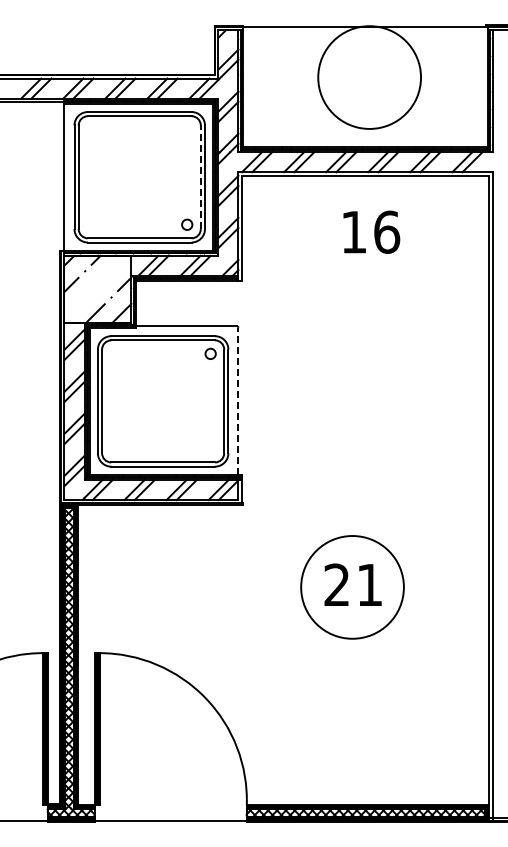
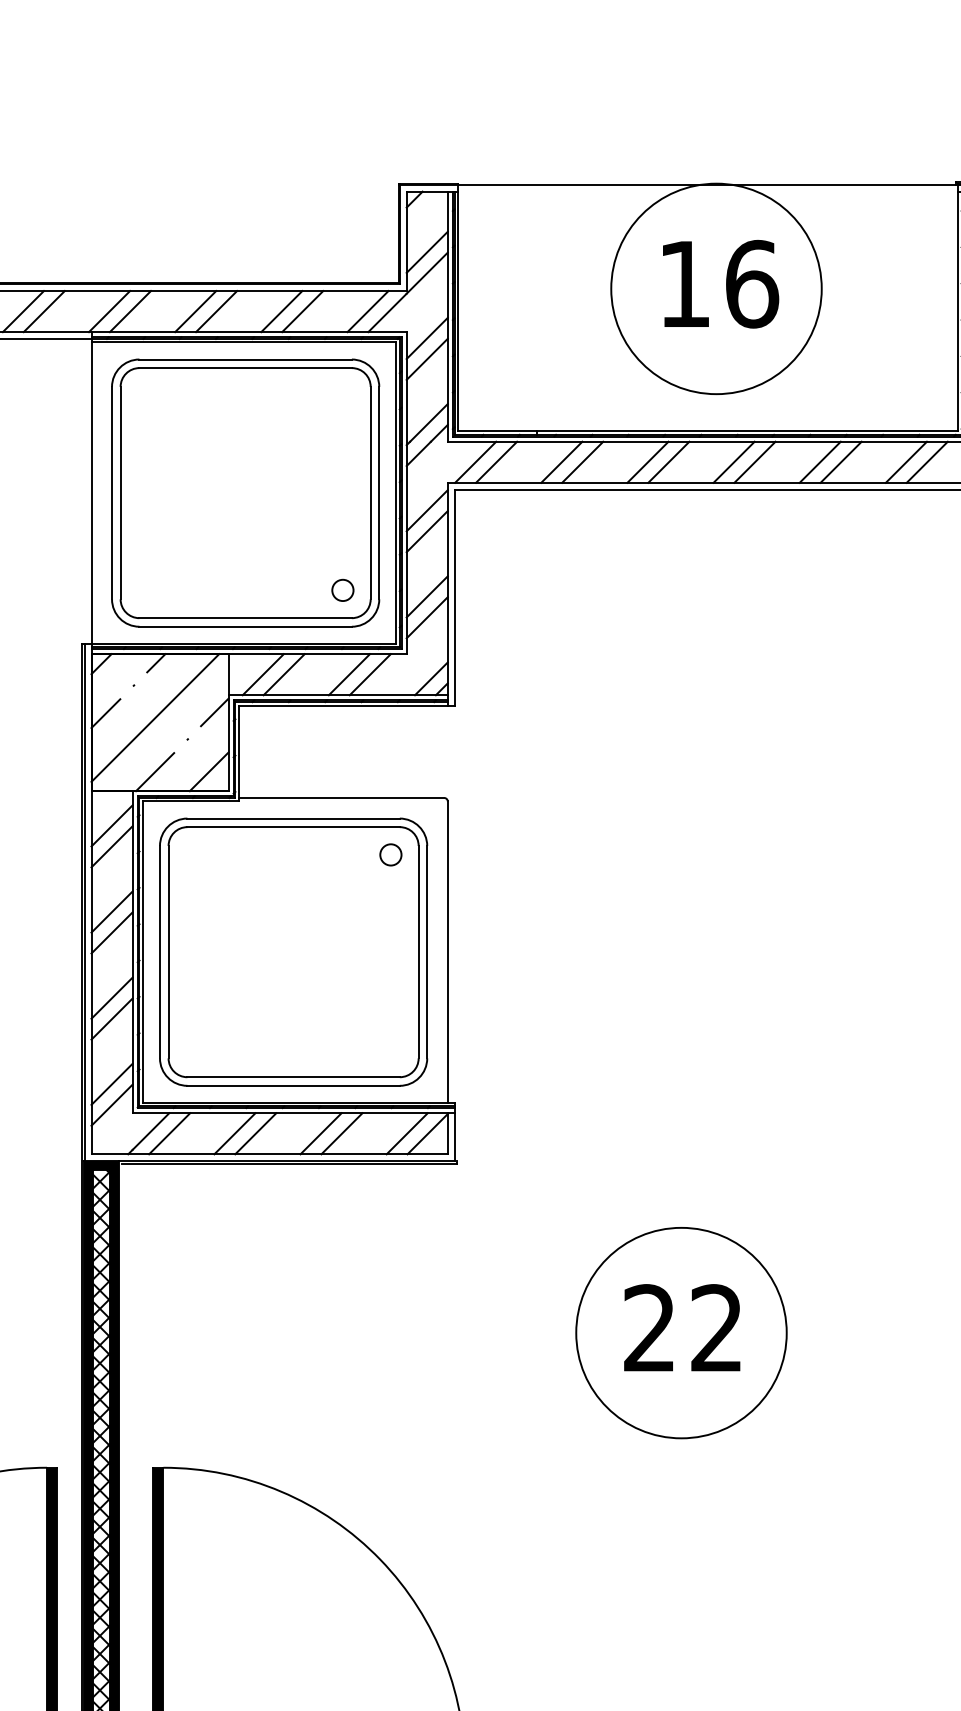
line: (200, 177) -> (370, 493), dashed -> solid
text: (371, 231) -> (720, 282), moved
line: (95, 286) -> (155, 716), added
line: (238, 401) -> (447, 952), dashed -> solid
text: (369, 584) -> (716, 1327), 21 -> 22

